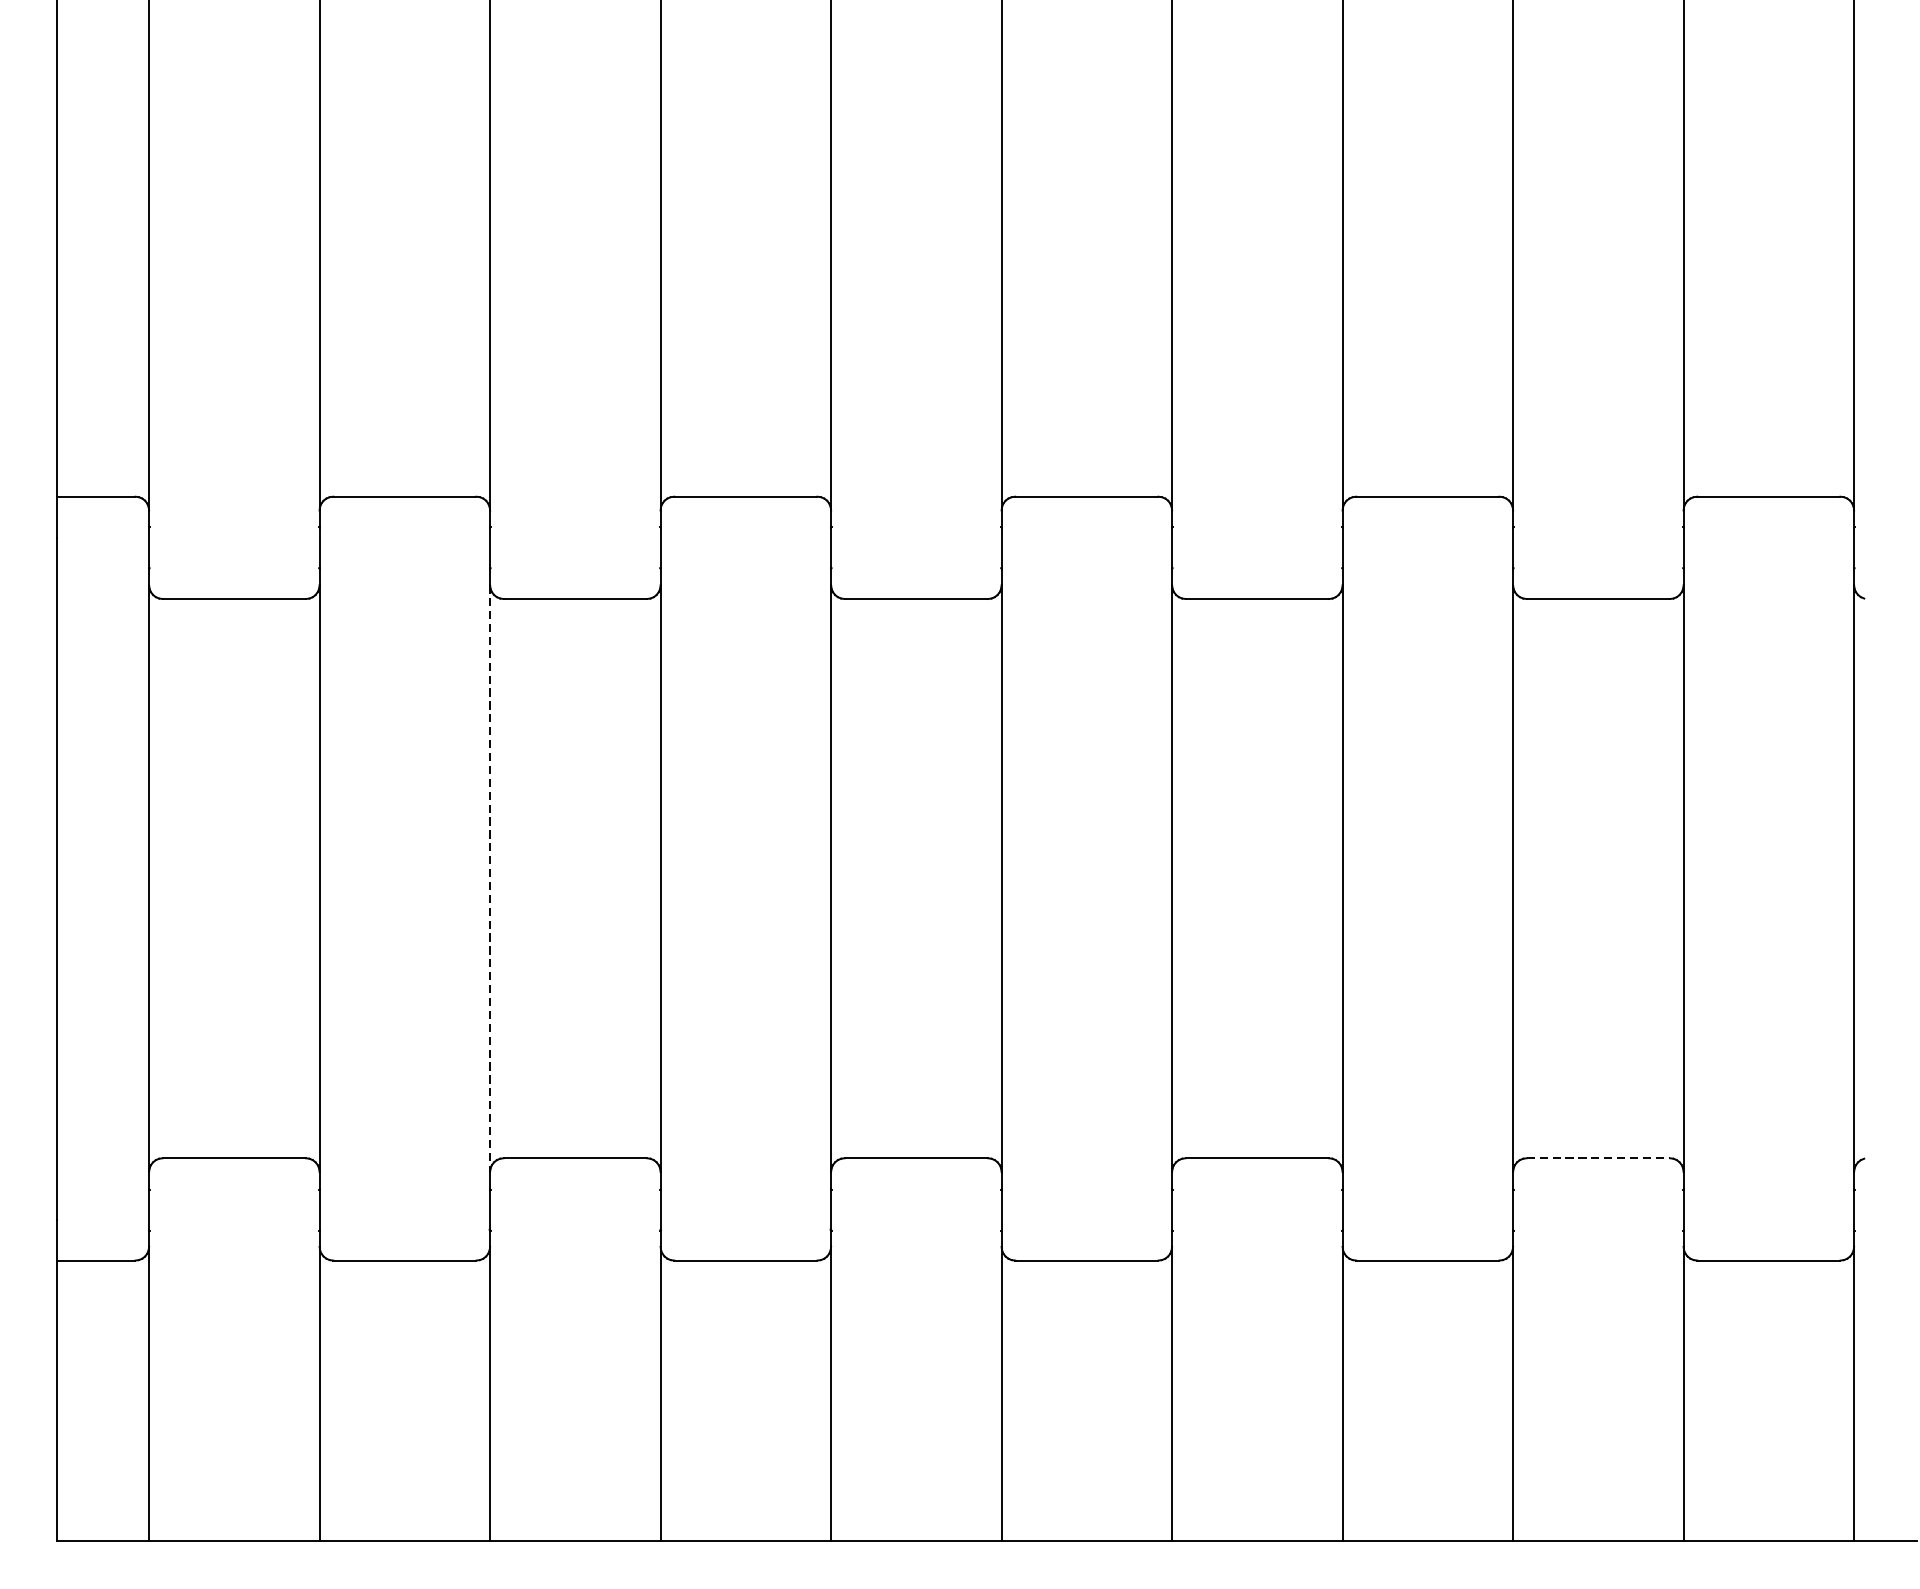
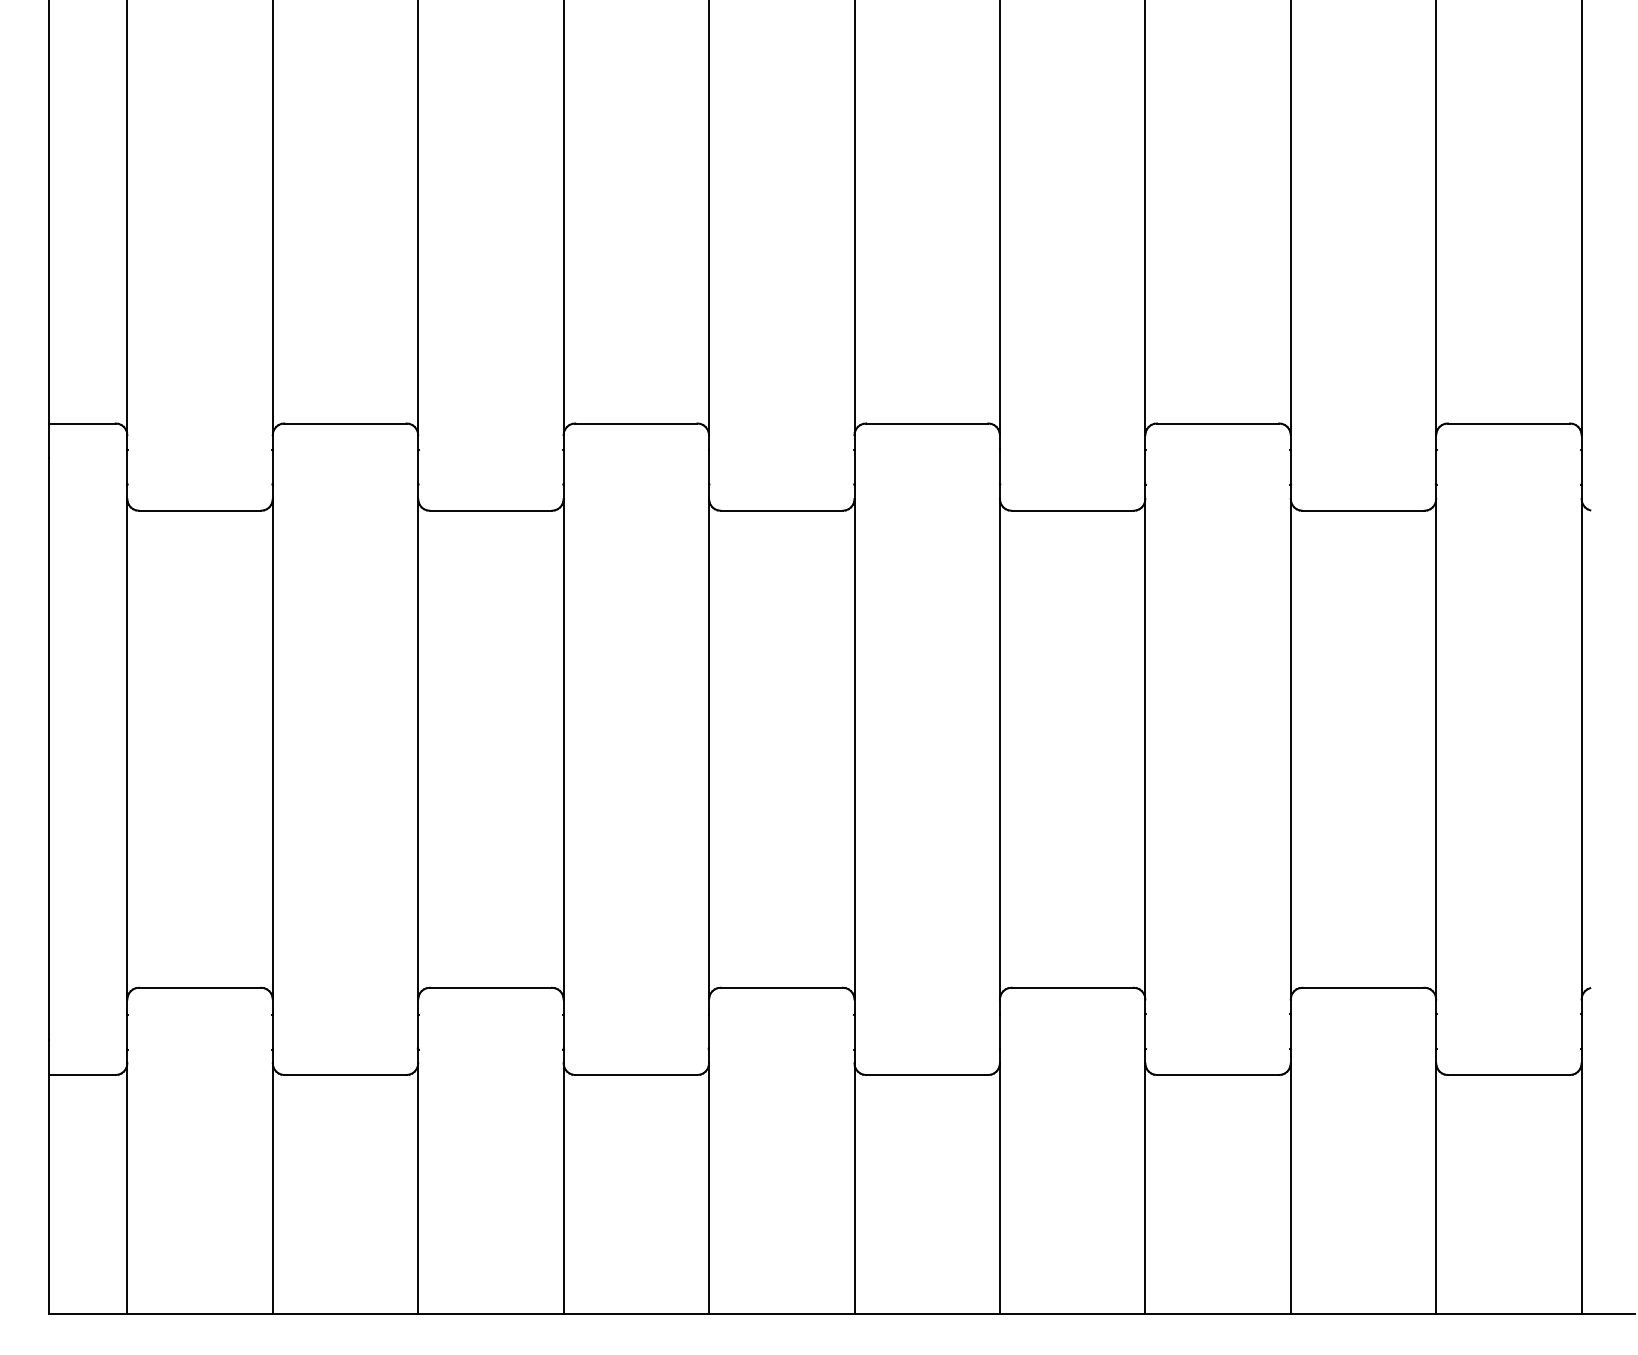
line: (490, 878) -> (418, 749), dashed -> solid
line: (1598, 1157) -> (1363, 987), dashed -> solid

